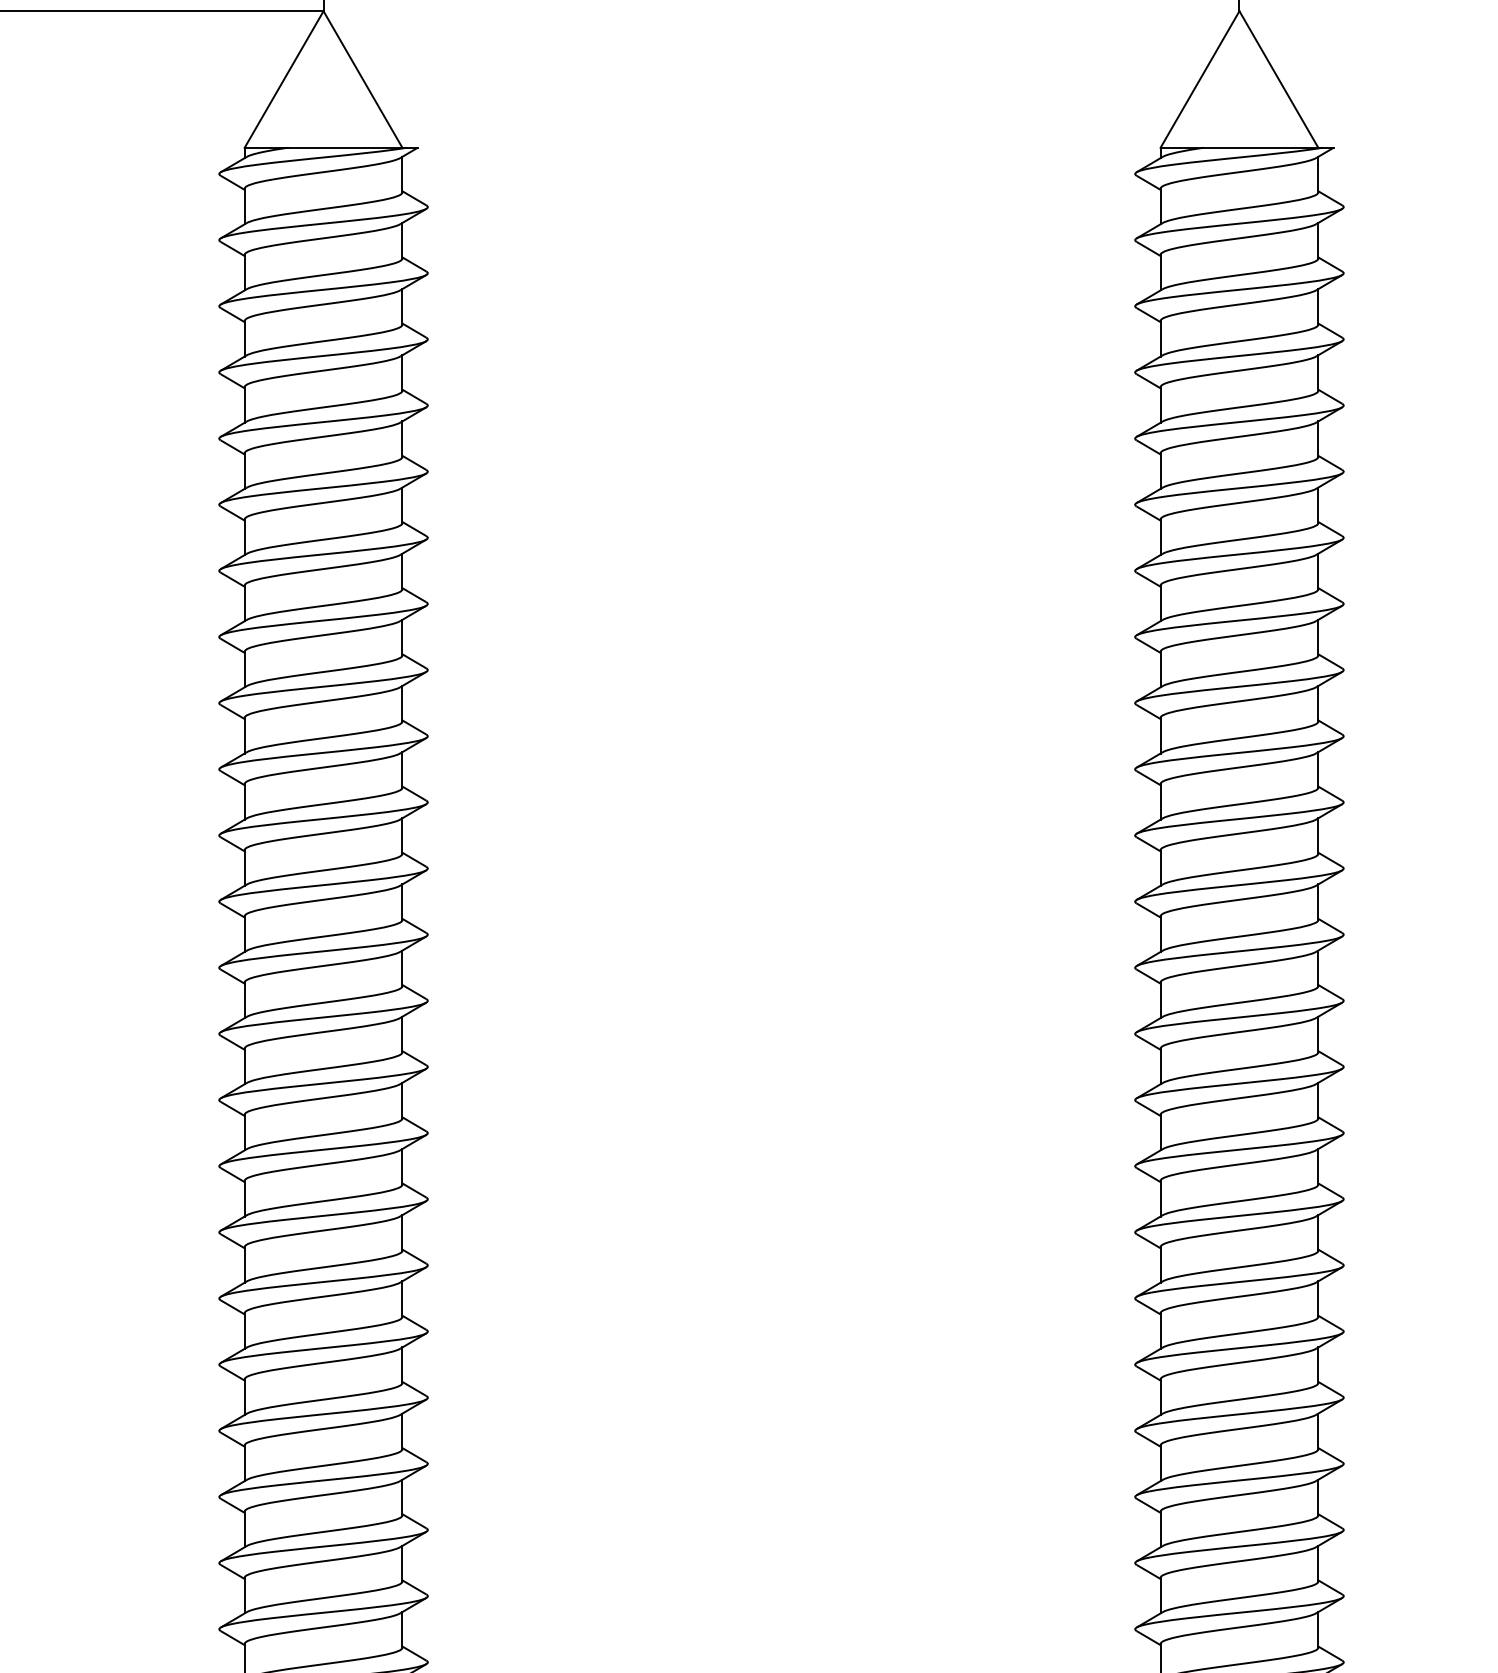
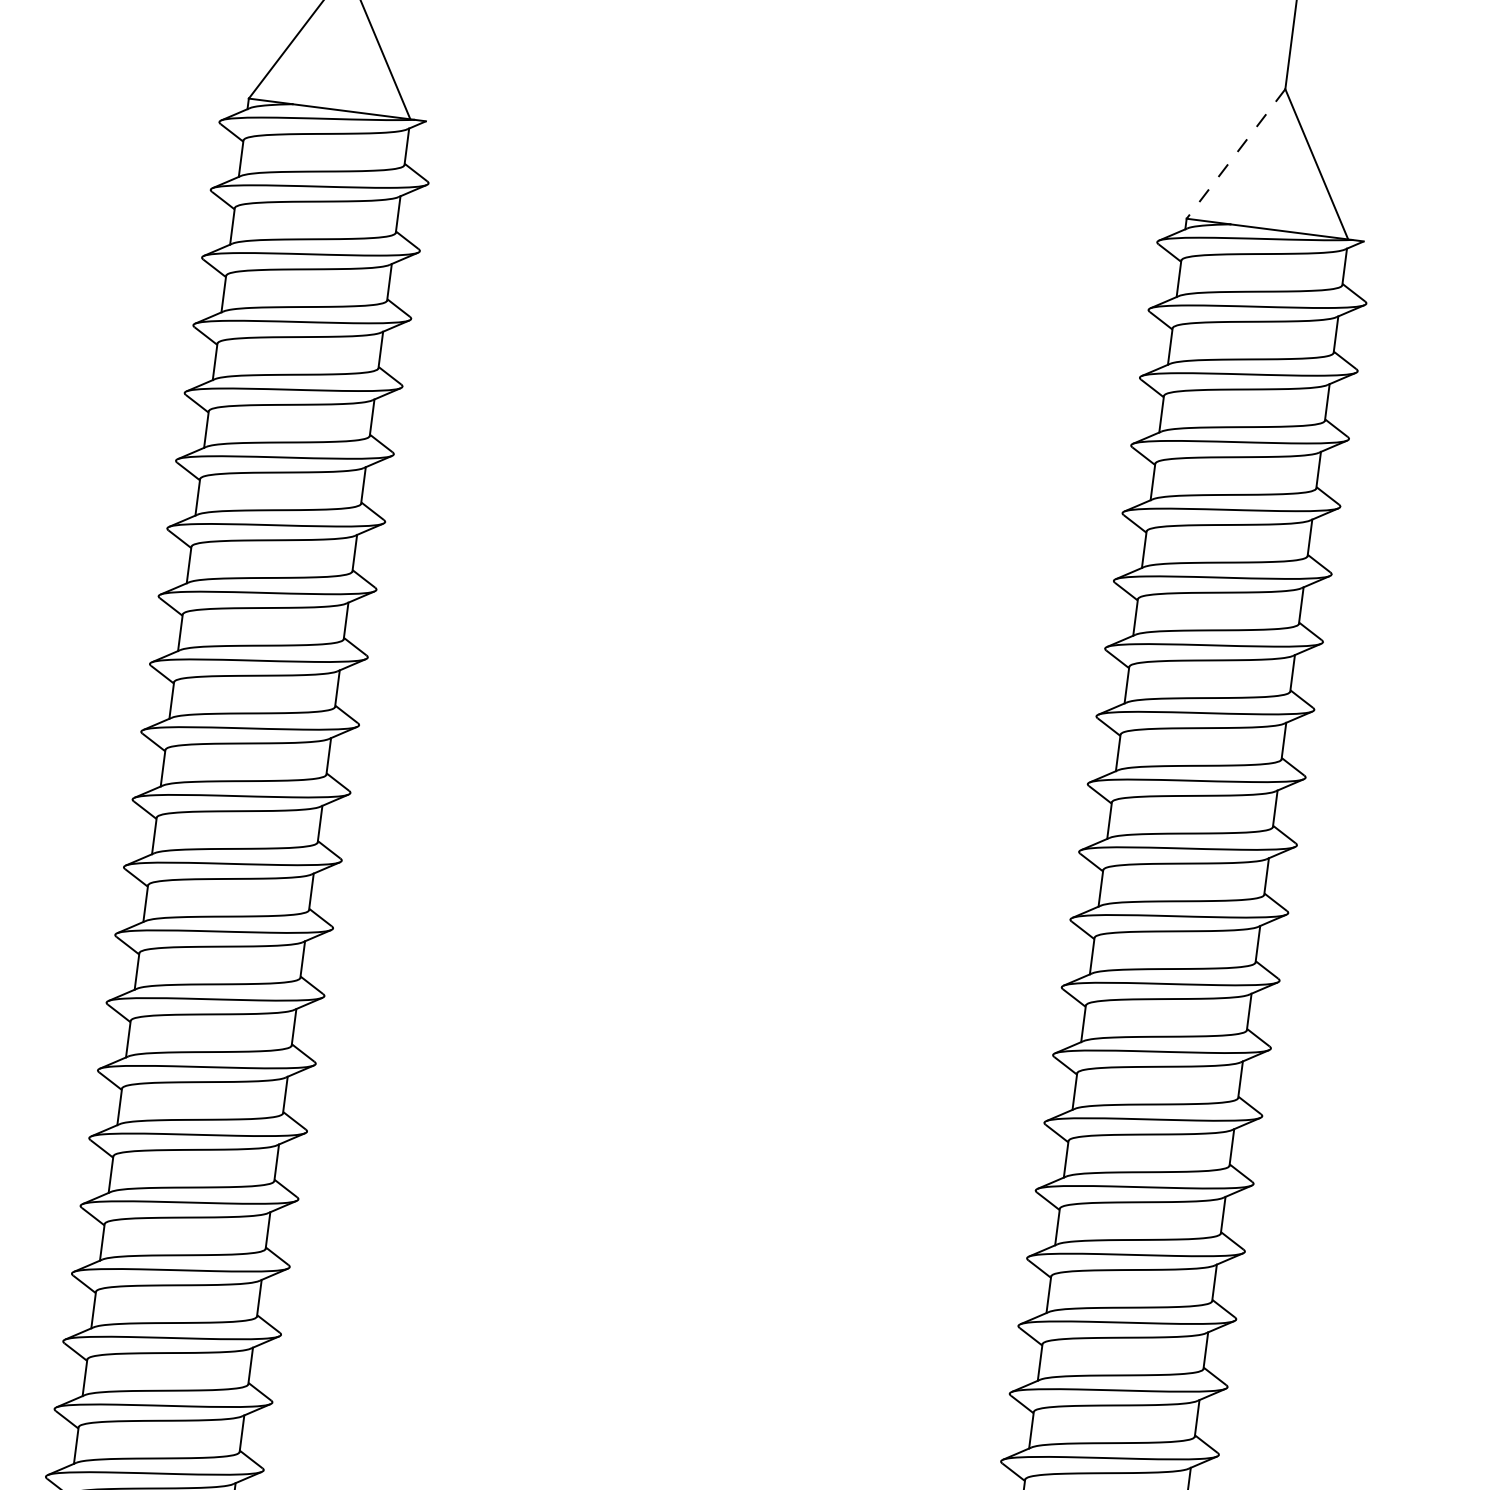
line: (1200, 79) -> (1236, 154), solid -> dashed

